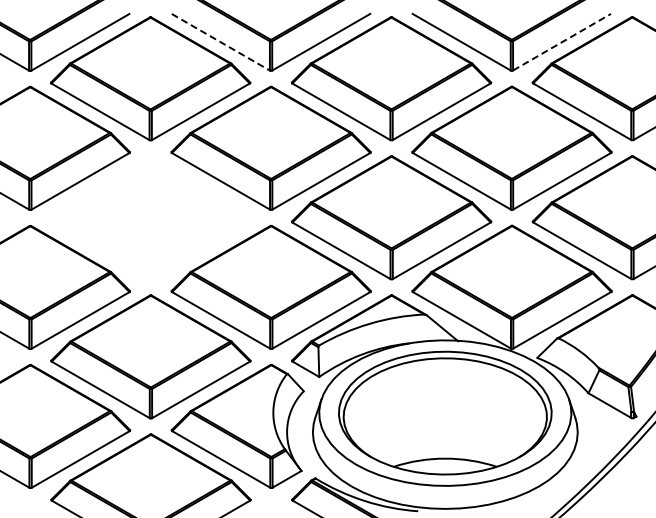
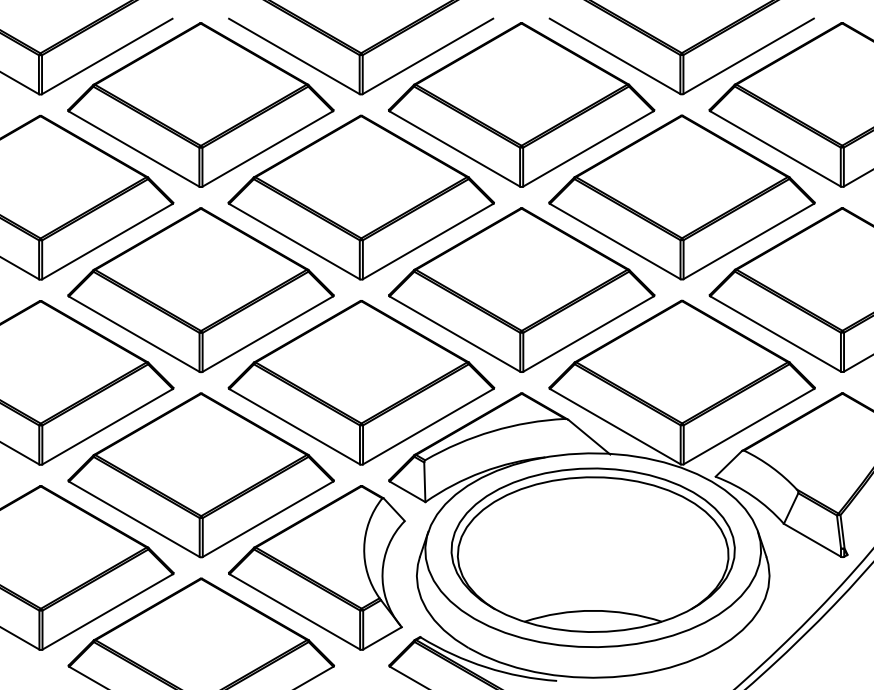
line: (220, 42) -> (293, 56), dashed -> solid
line: (562, 42) -> (749, 56), dashed -> solid
part: (150, 217) -> (200, 289), added

